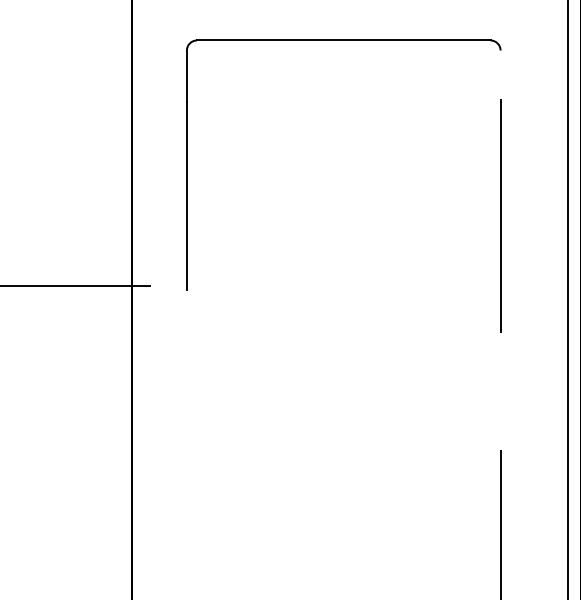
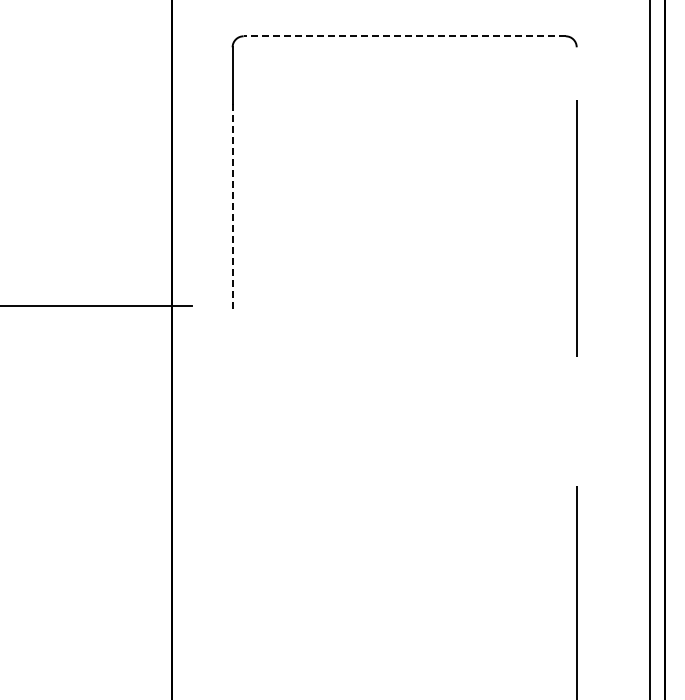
line: (343, 40) -> (404, 36), solid -> dashed
line: (186, 195) -> (232, 206), solid -> dashed

